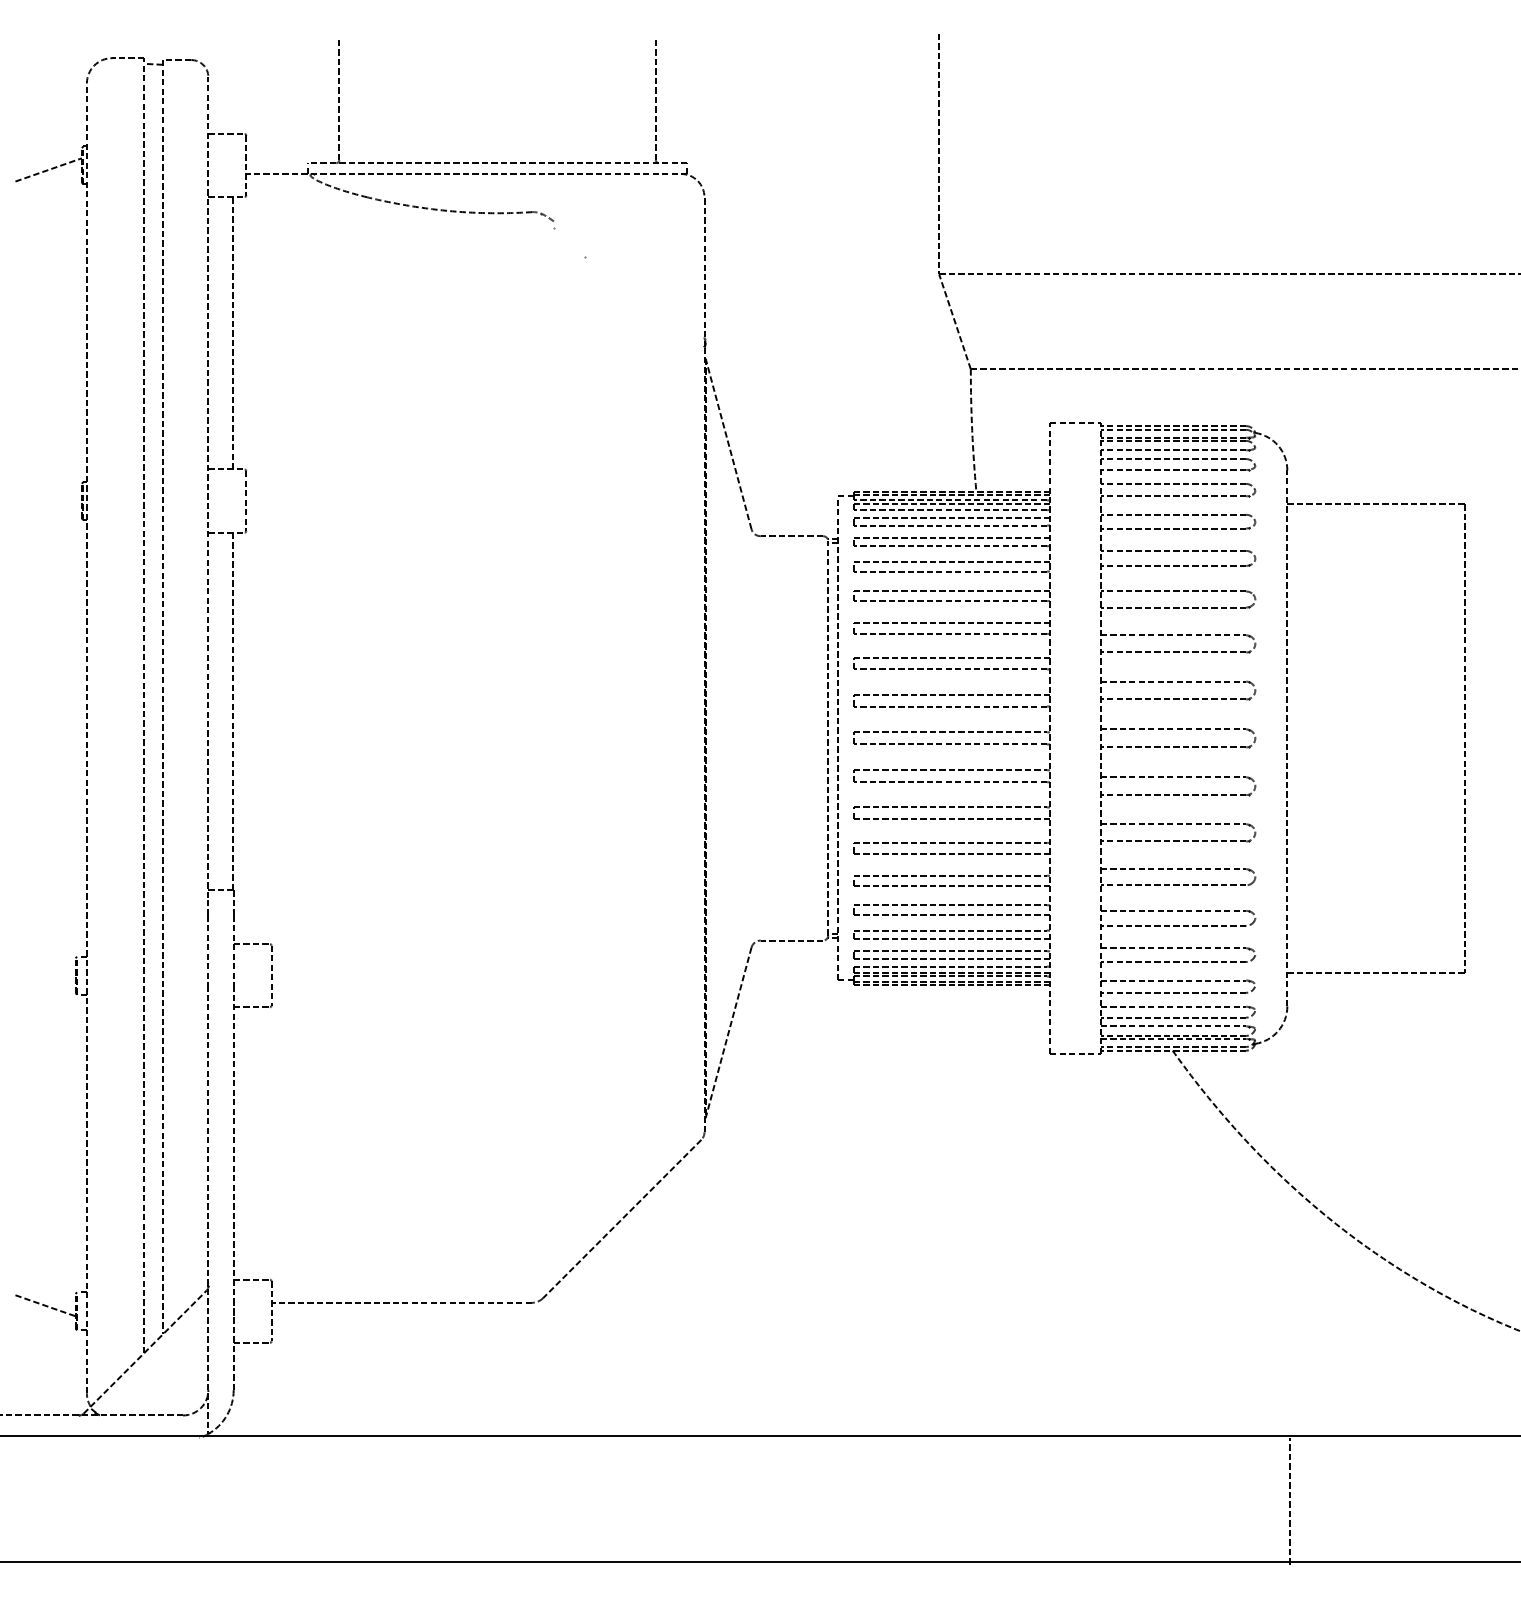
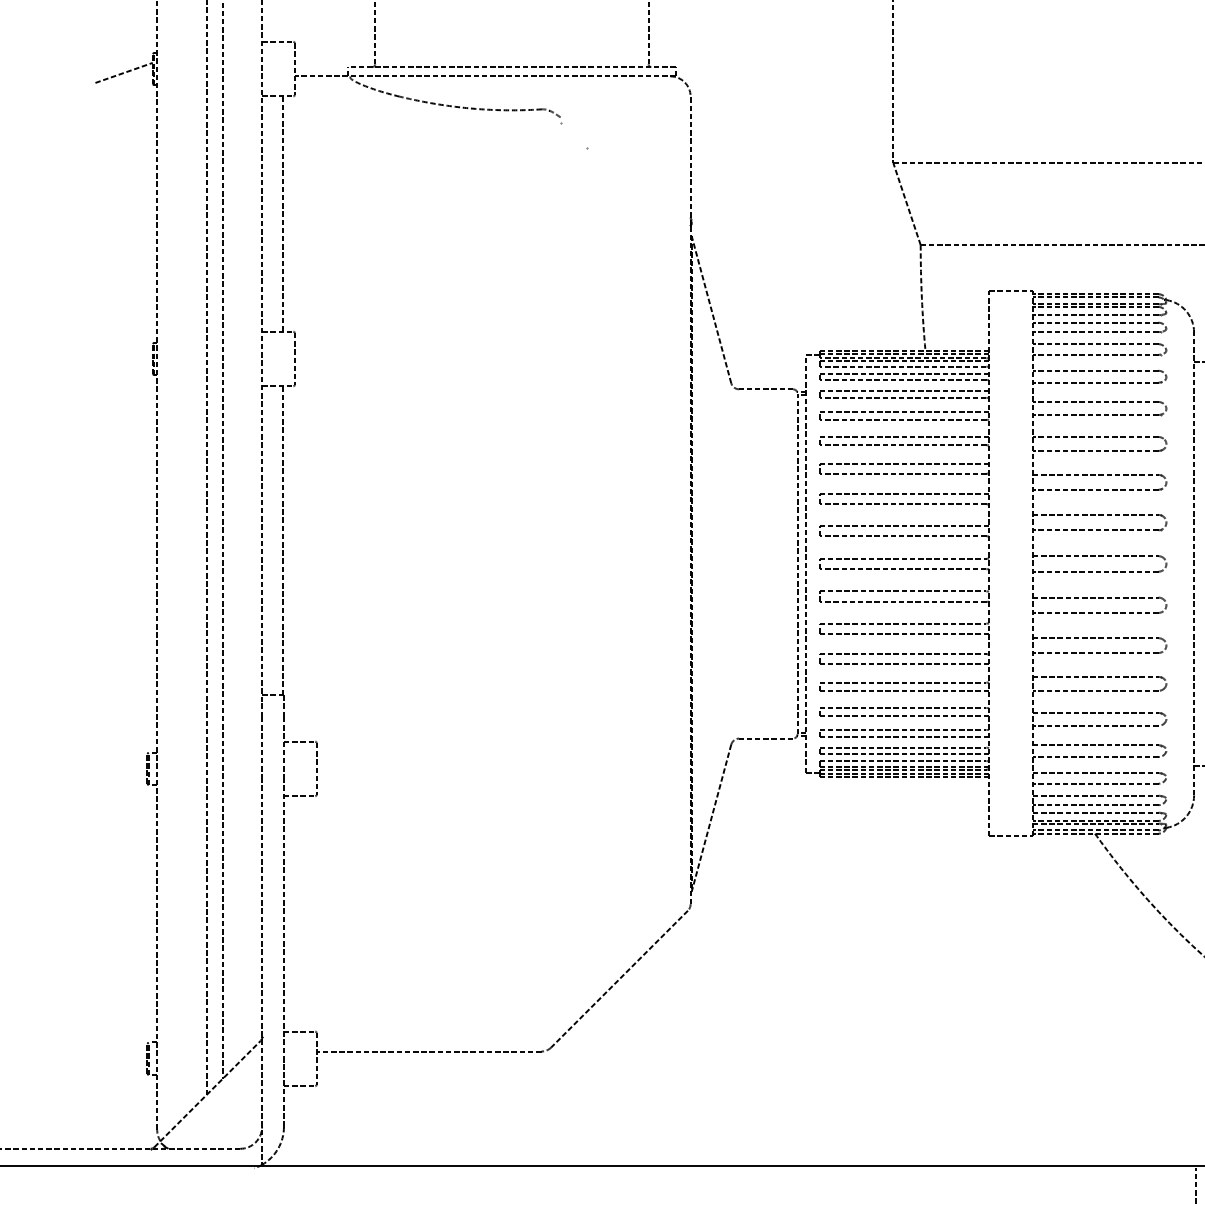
line: (45, 1305) -> (121, 1053), removed

